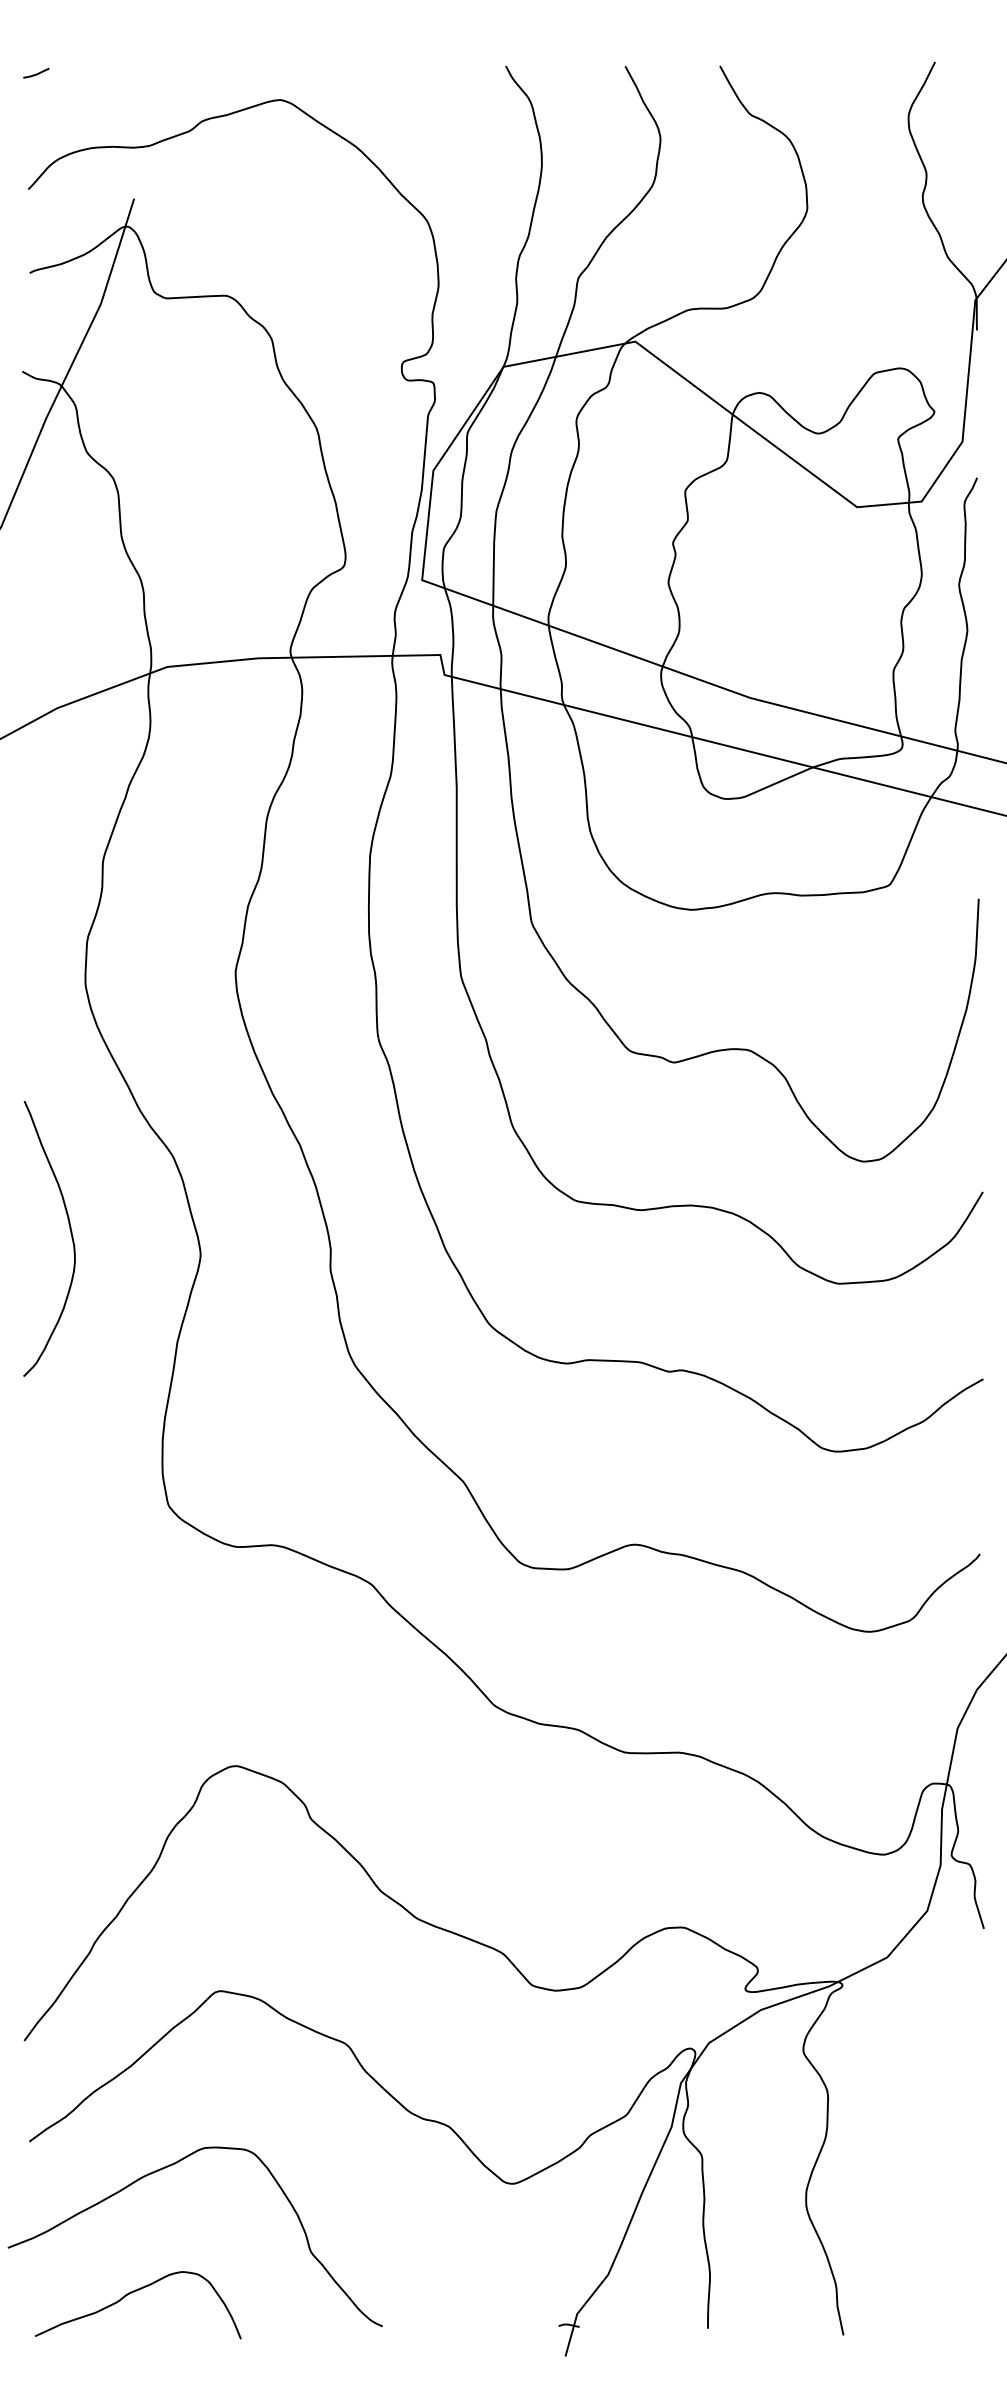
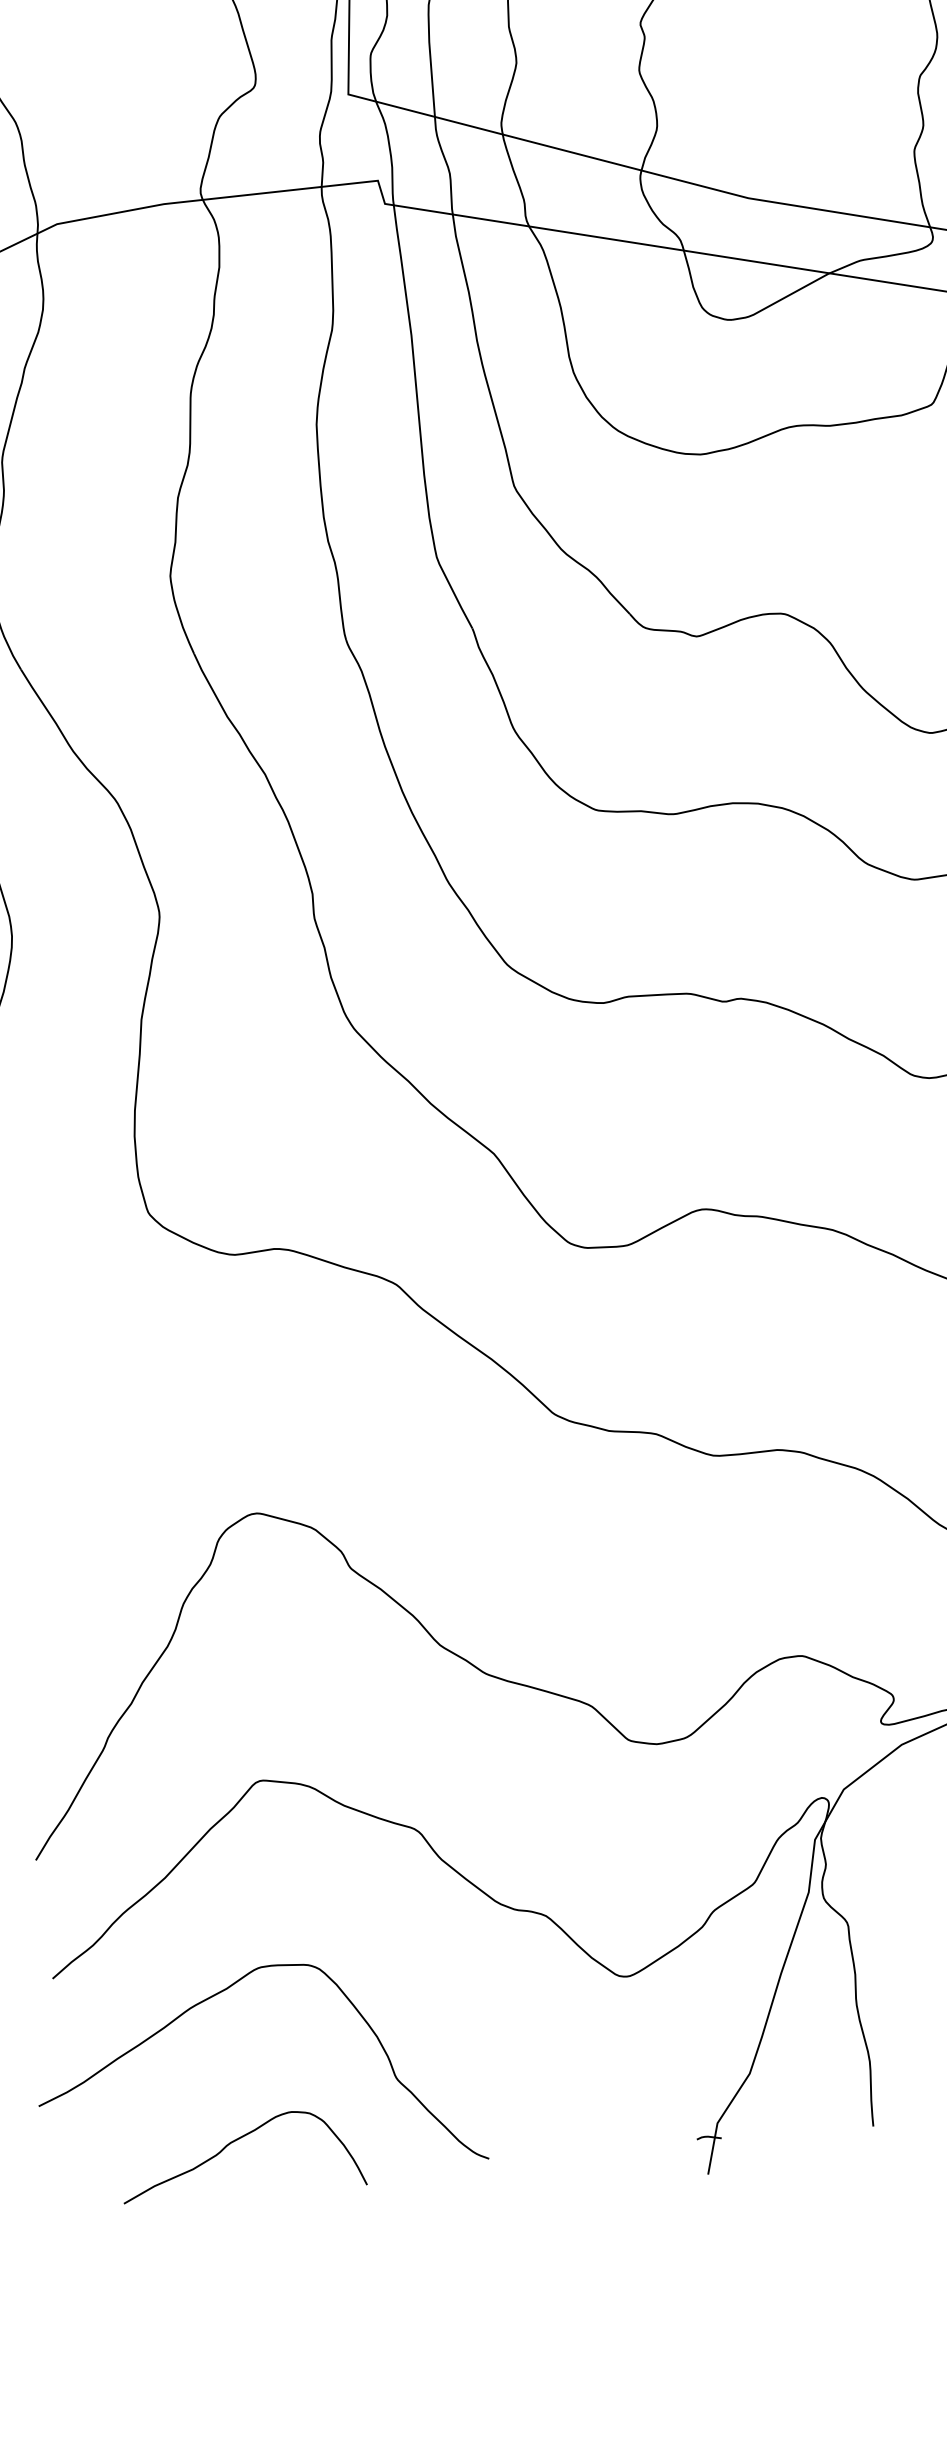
curve: (134, 2292) -> (236, 2141), moved

